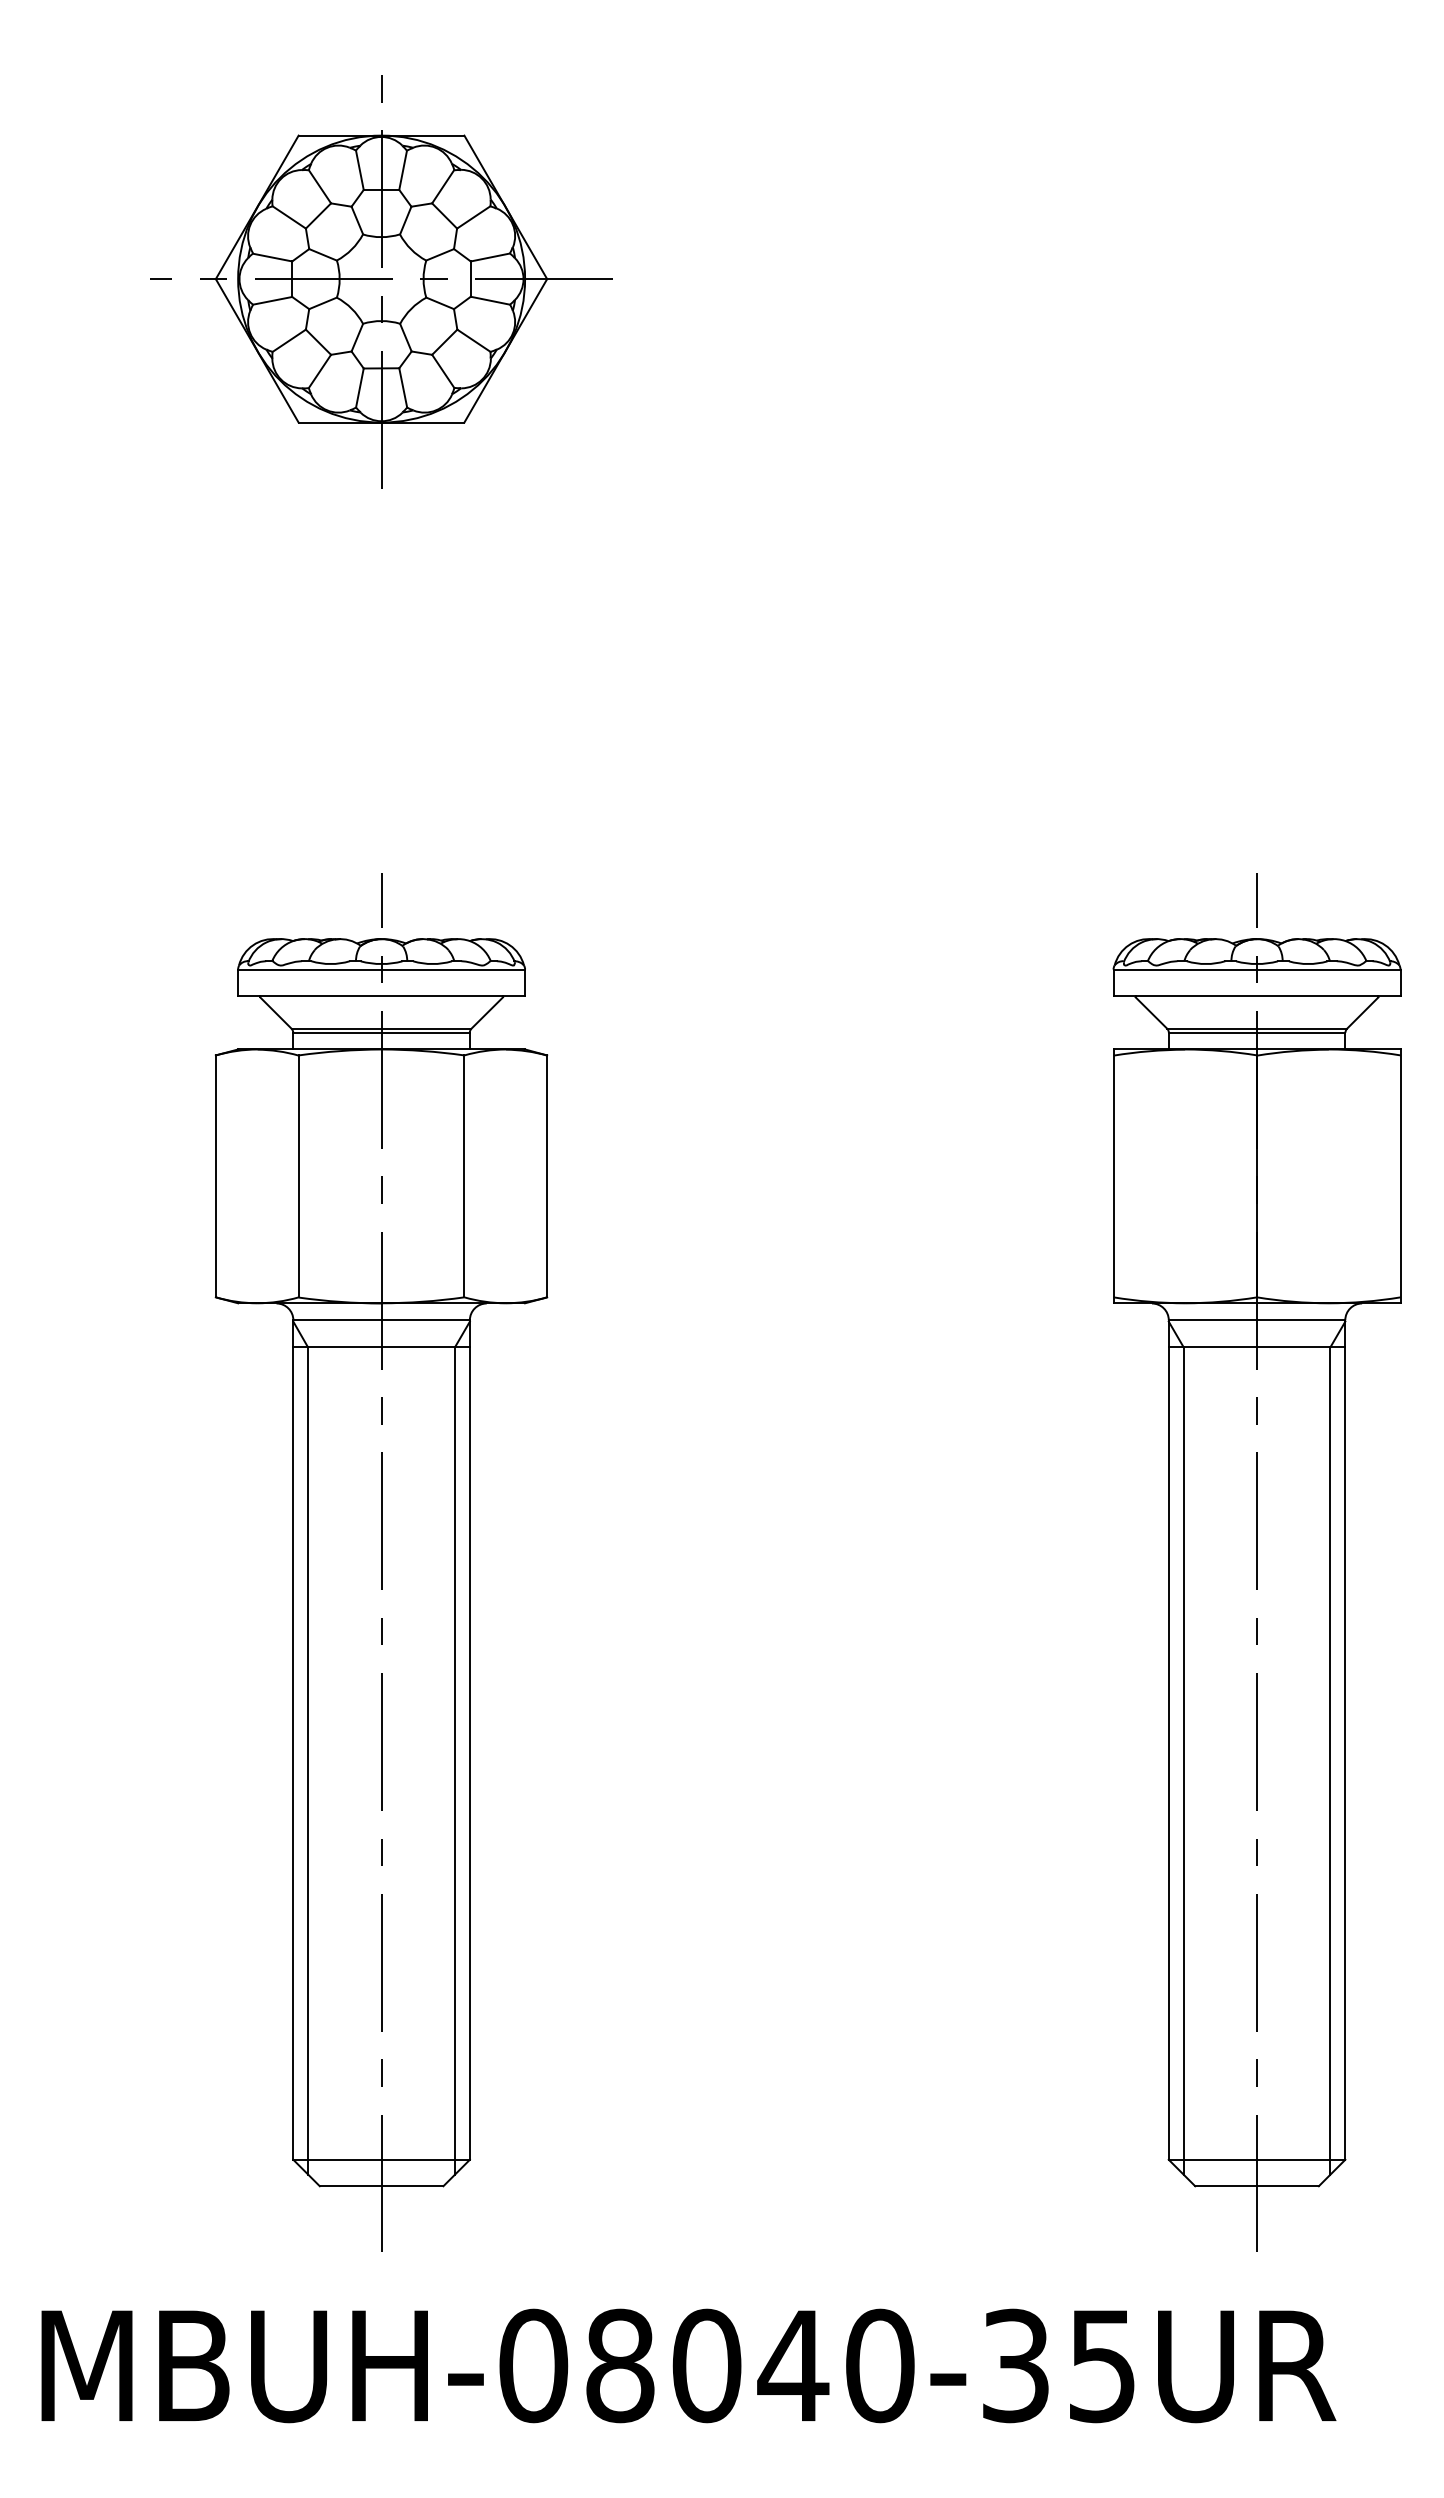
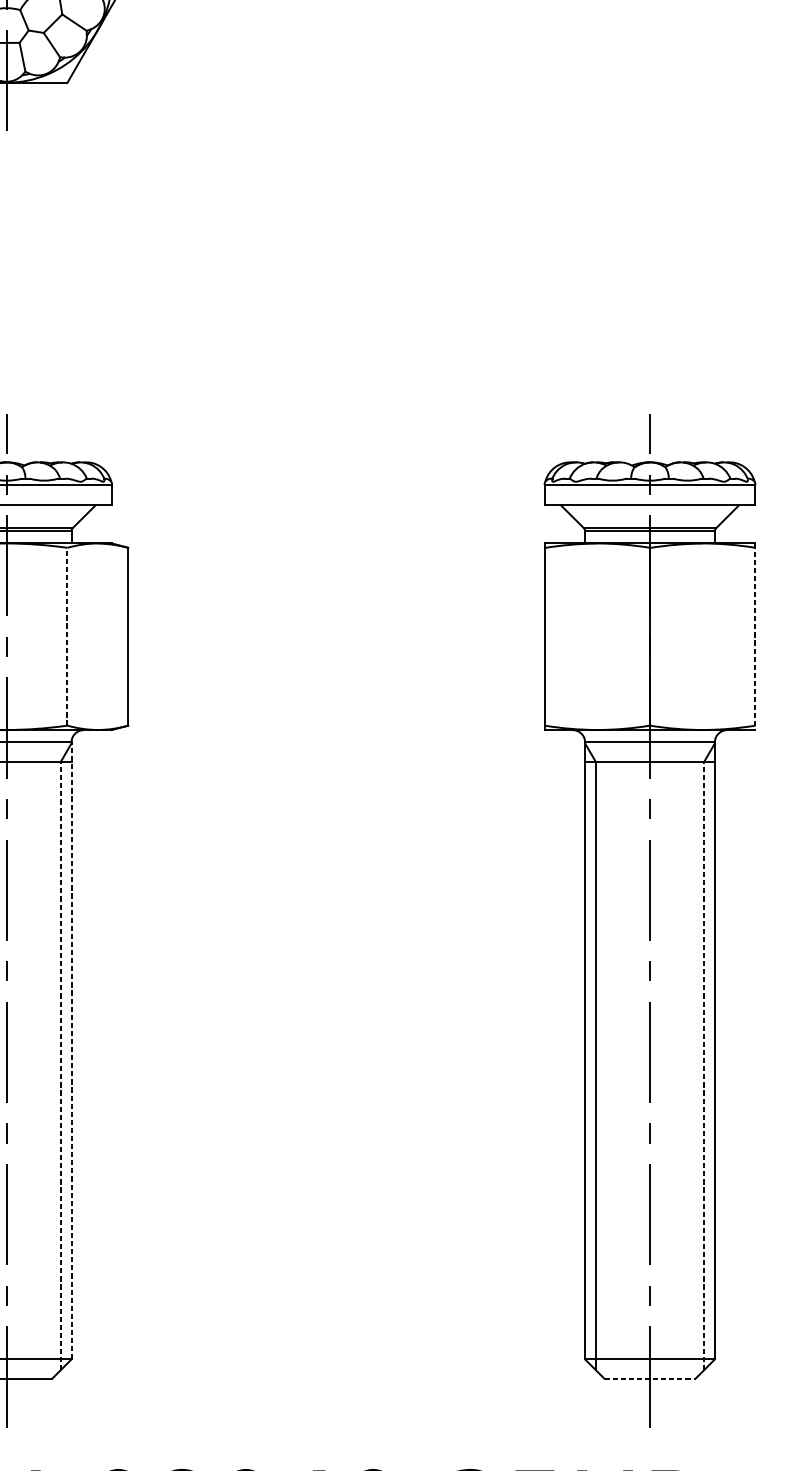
line: (464, 1176) -> (67, 636), solid -> dashed
line: (1400, 1176) -> (755, 636), solid -> dashed
line: (469, 1740) -> (71, 1051), solid -> dashed
line: (454, 1761) -> (60, 1066), solid -> dashed
line: (1330, 1761) -> (703, 1066), solid -> dashed
line: (1257, 2186) -> (650, 1379), solid -> dashed

